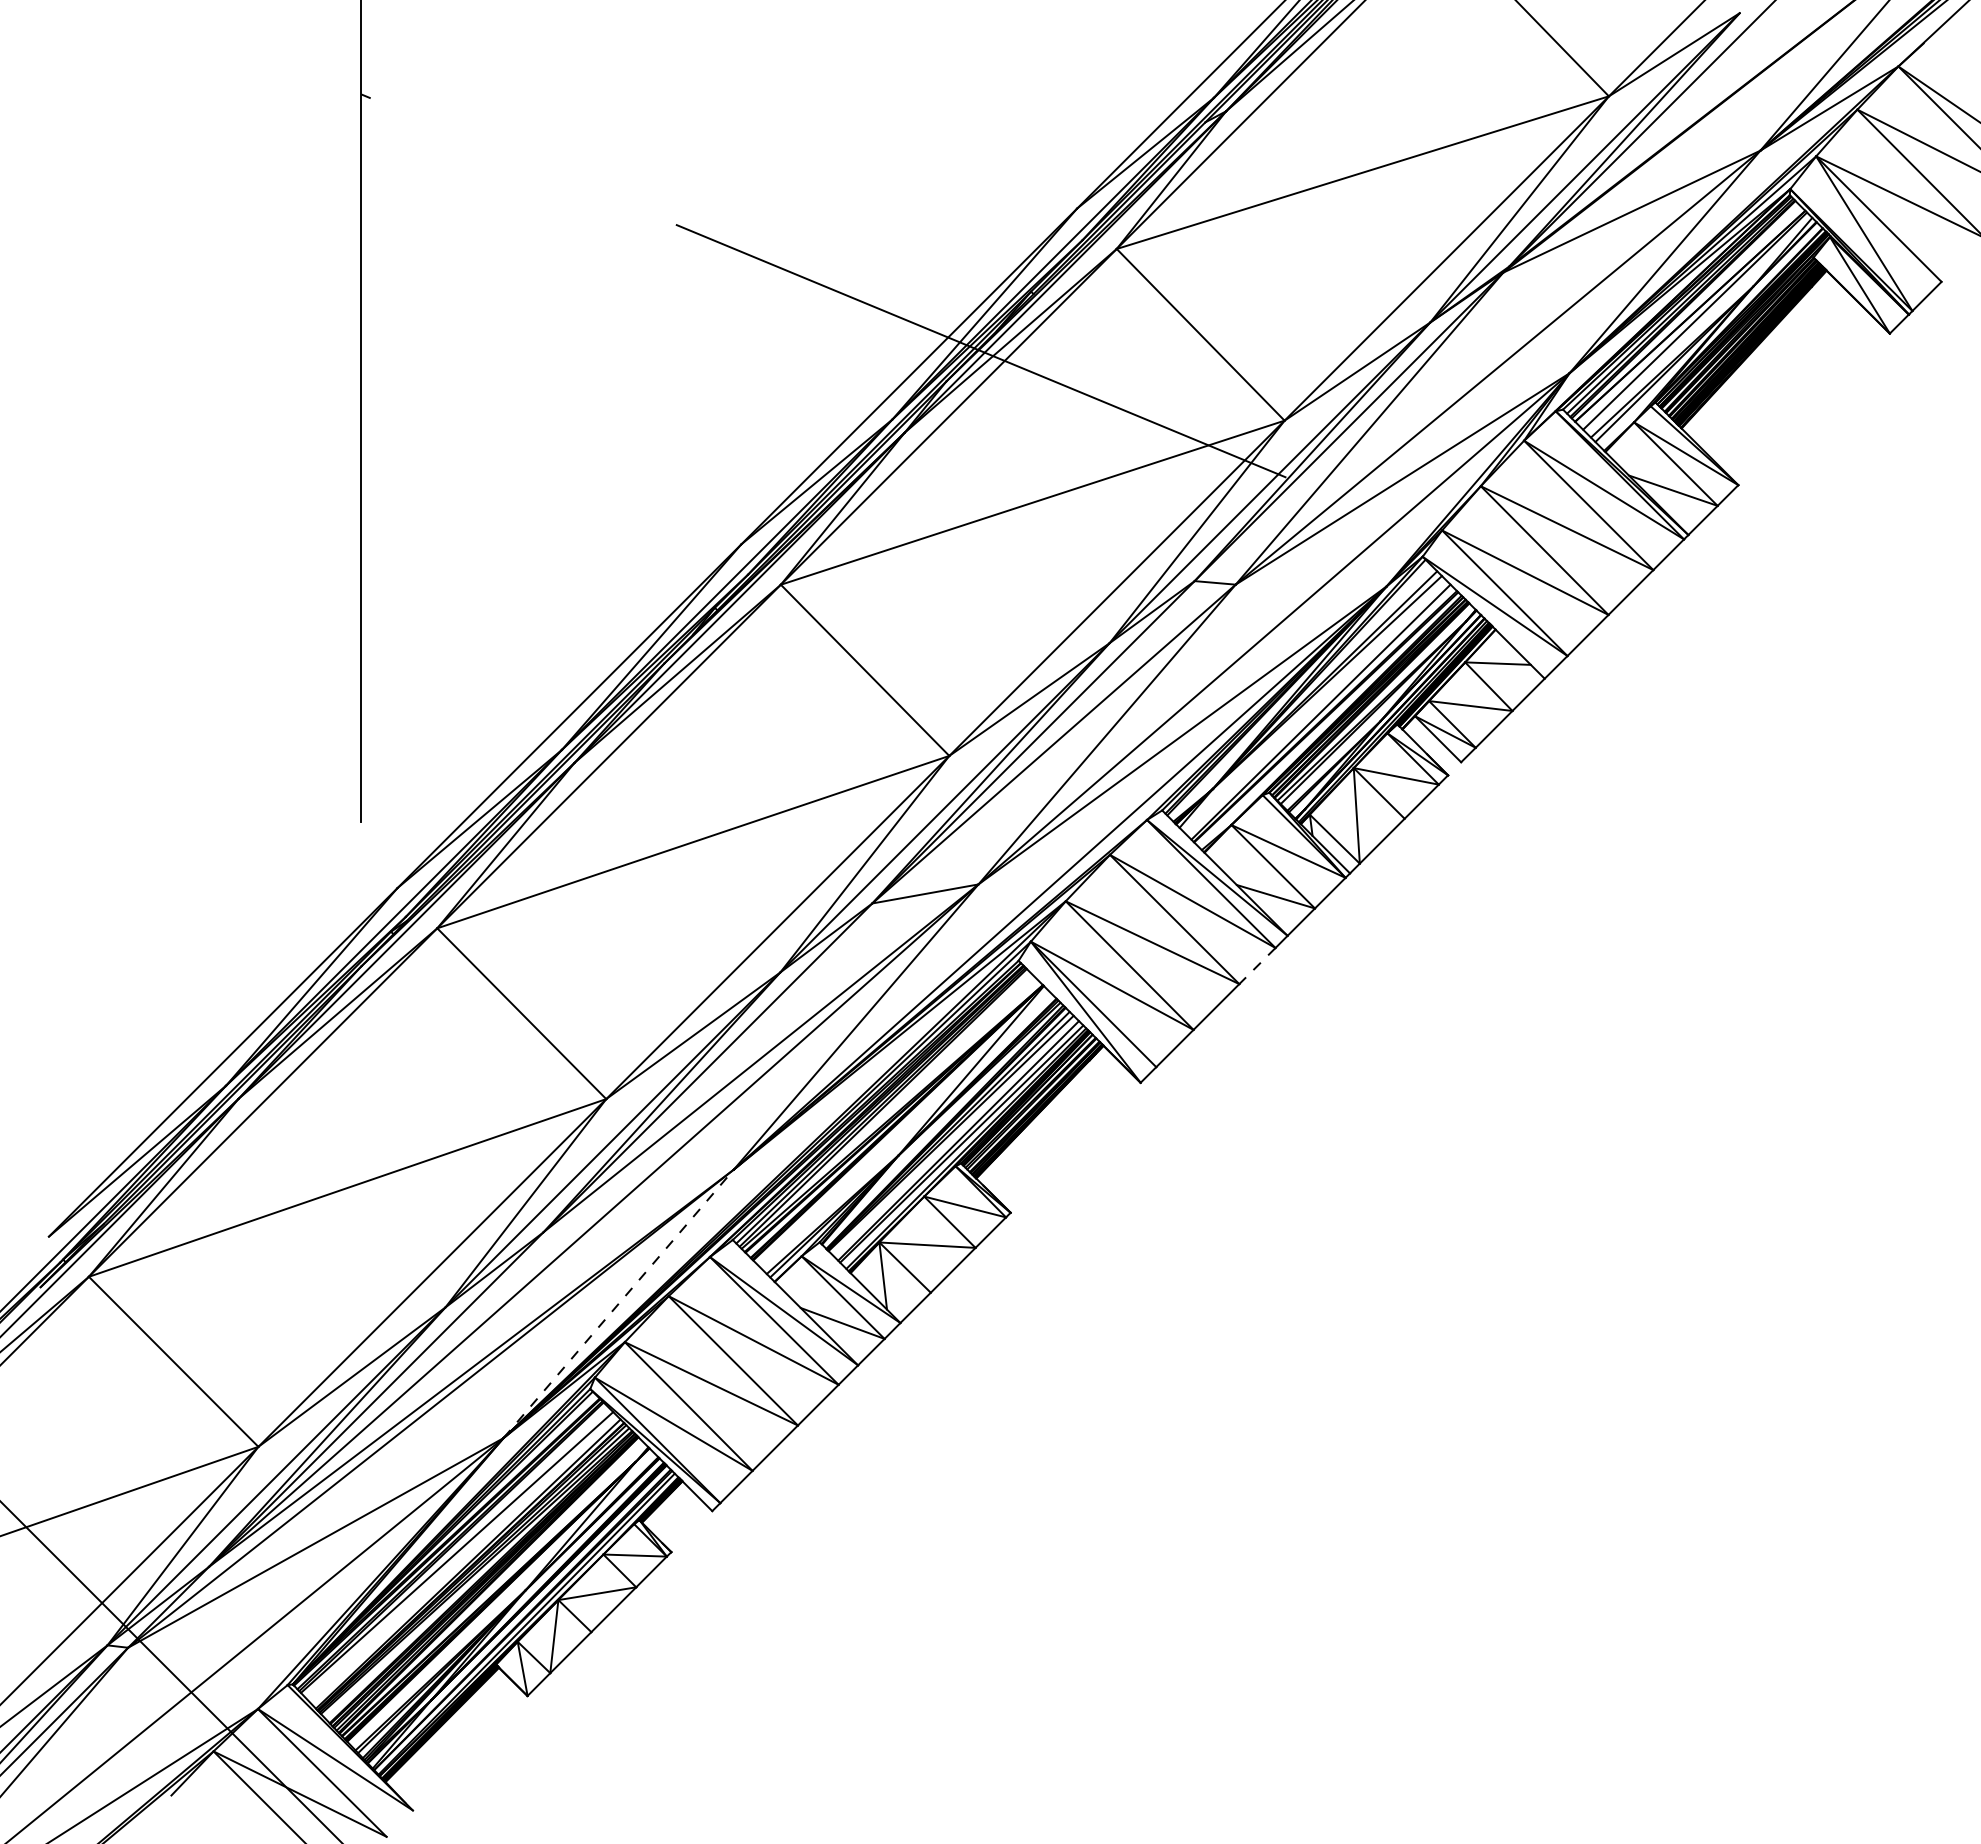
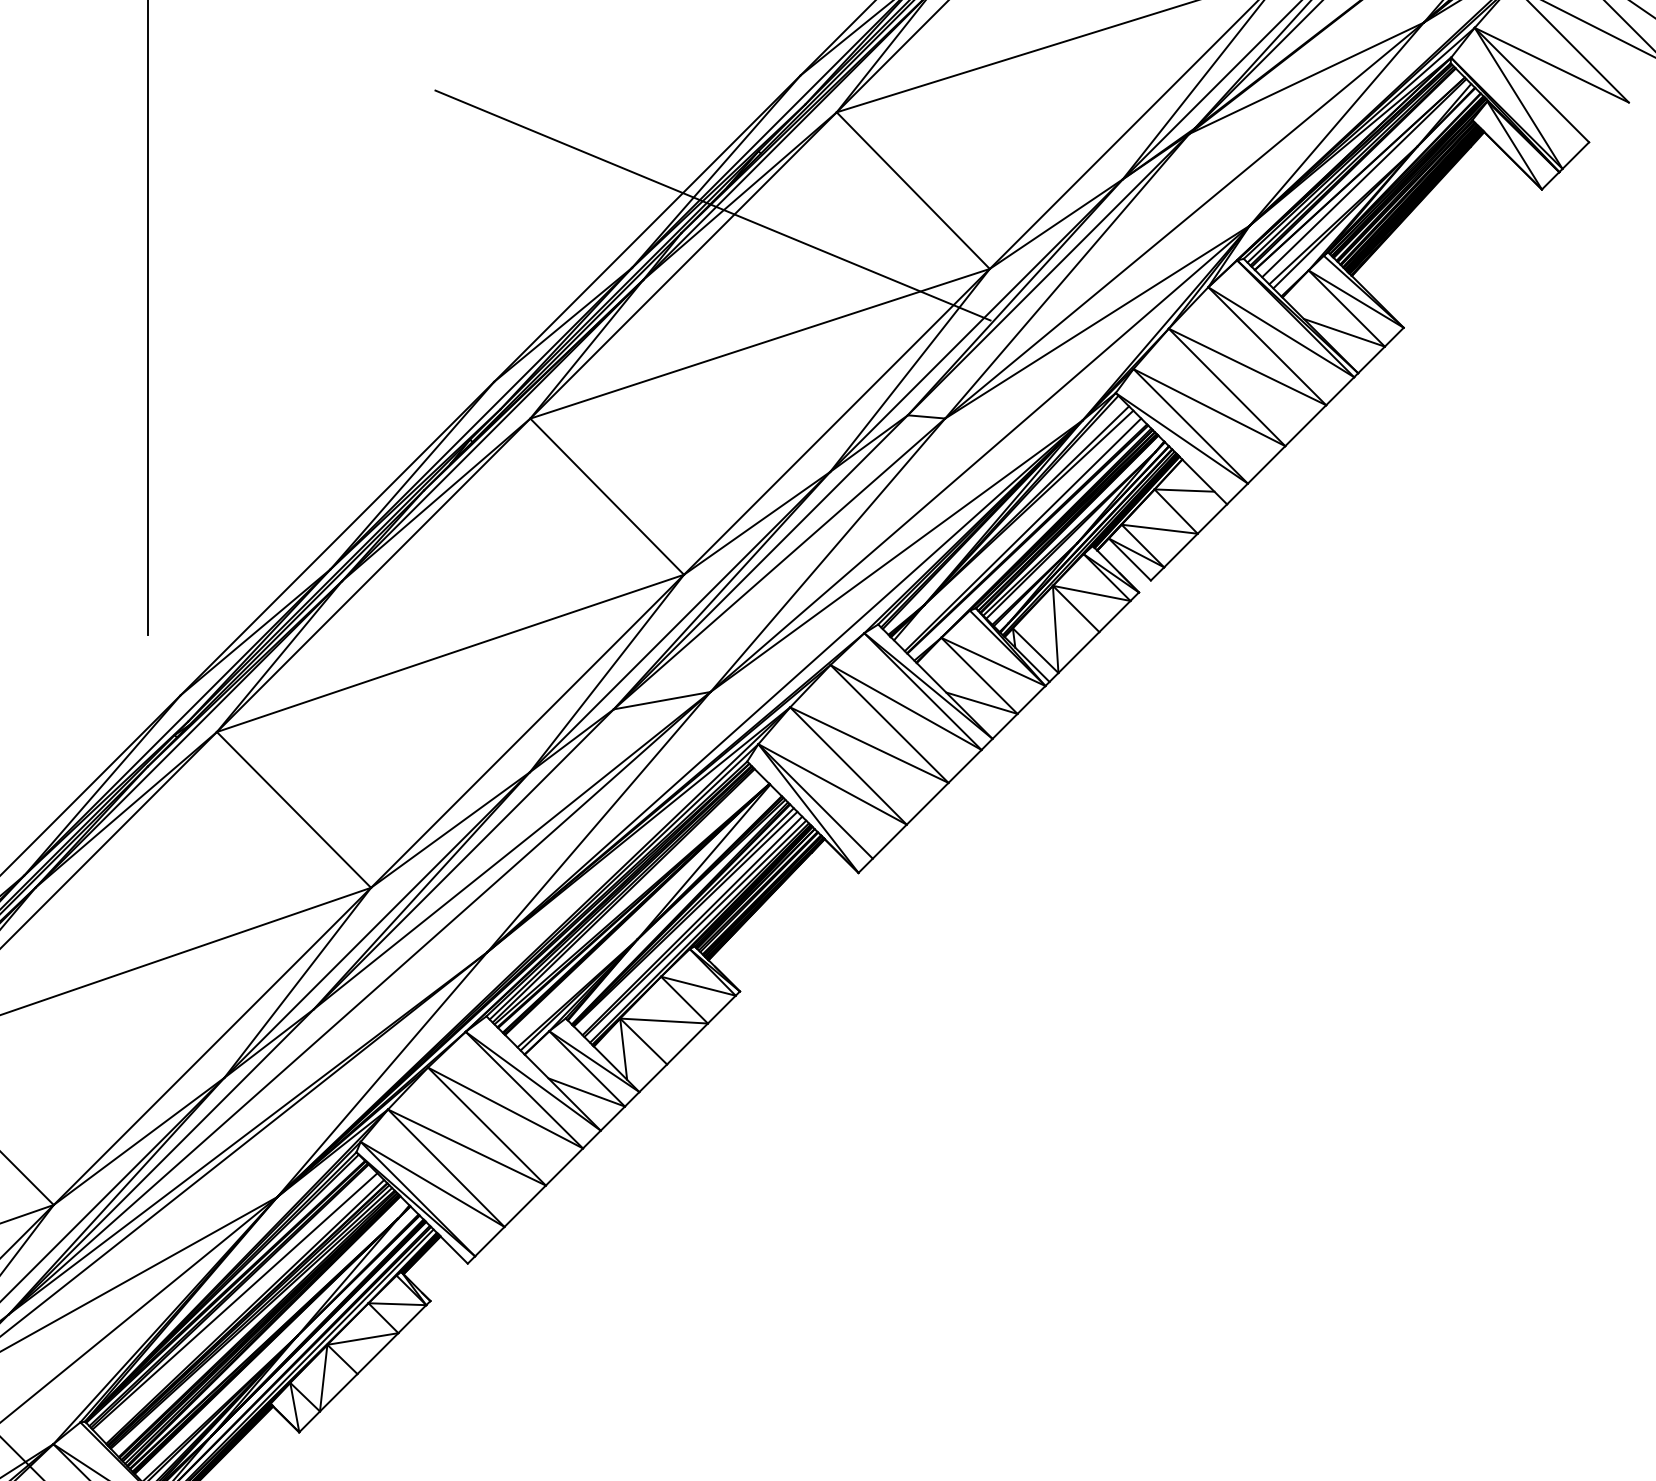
line: (1257, 966) -> (965, 766), dashed -> solid
line: (618, 1303) -> (382, 1074), dashed -> solid

